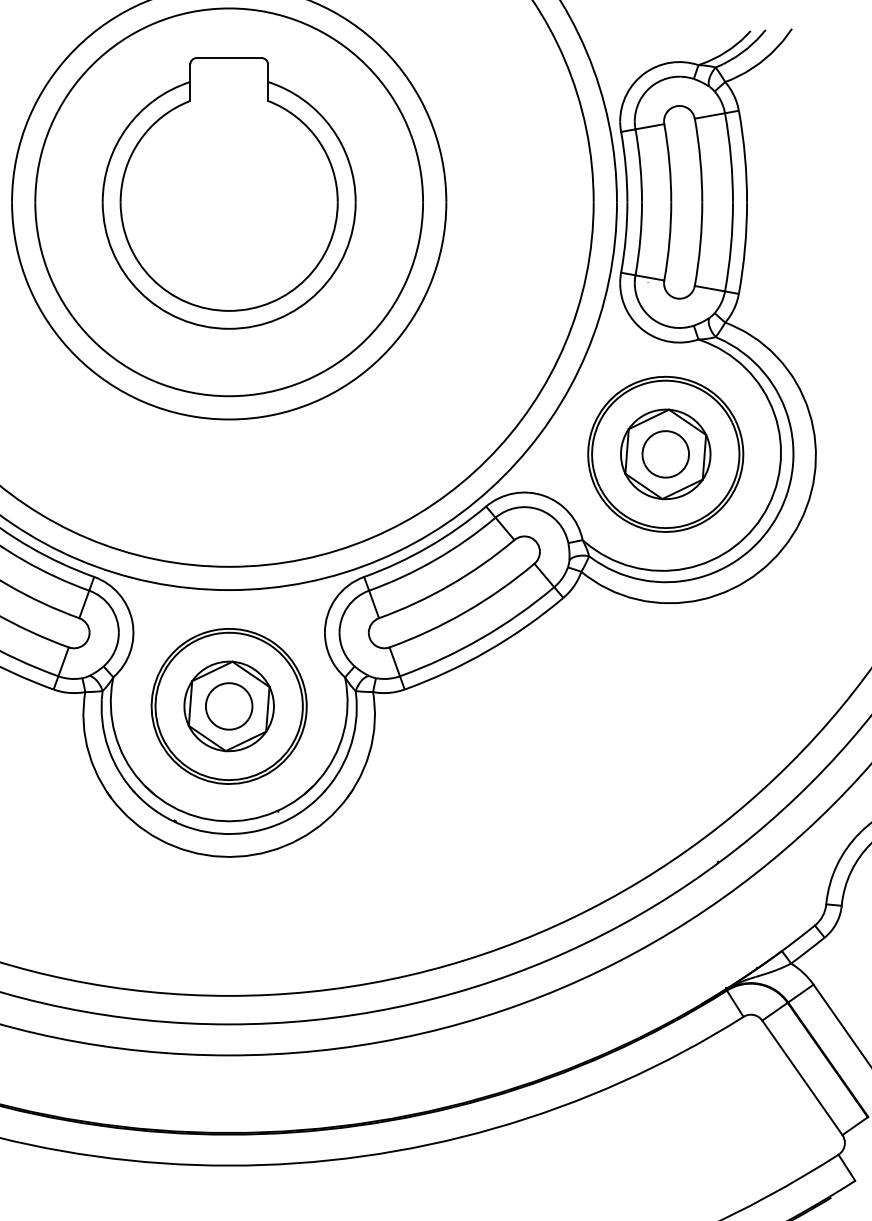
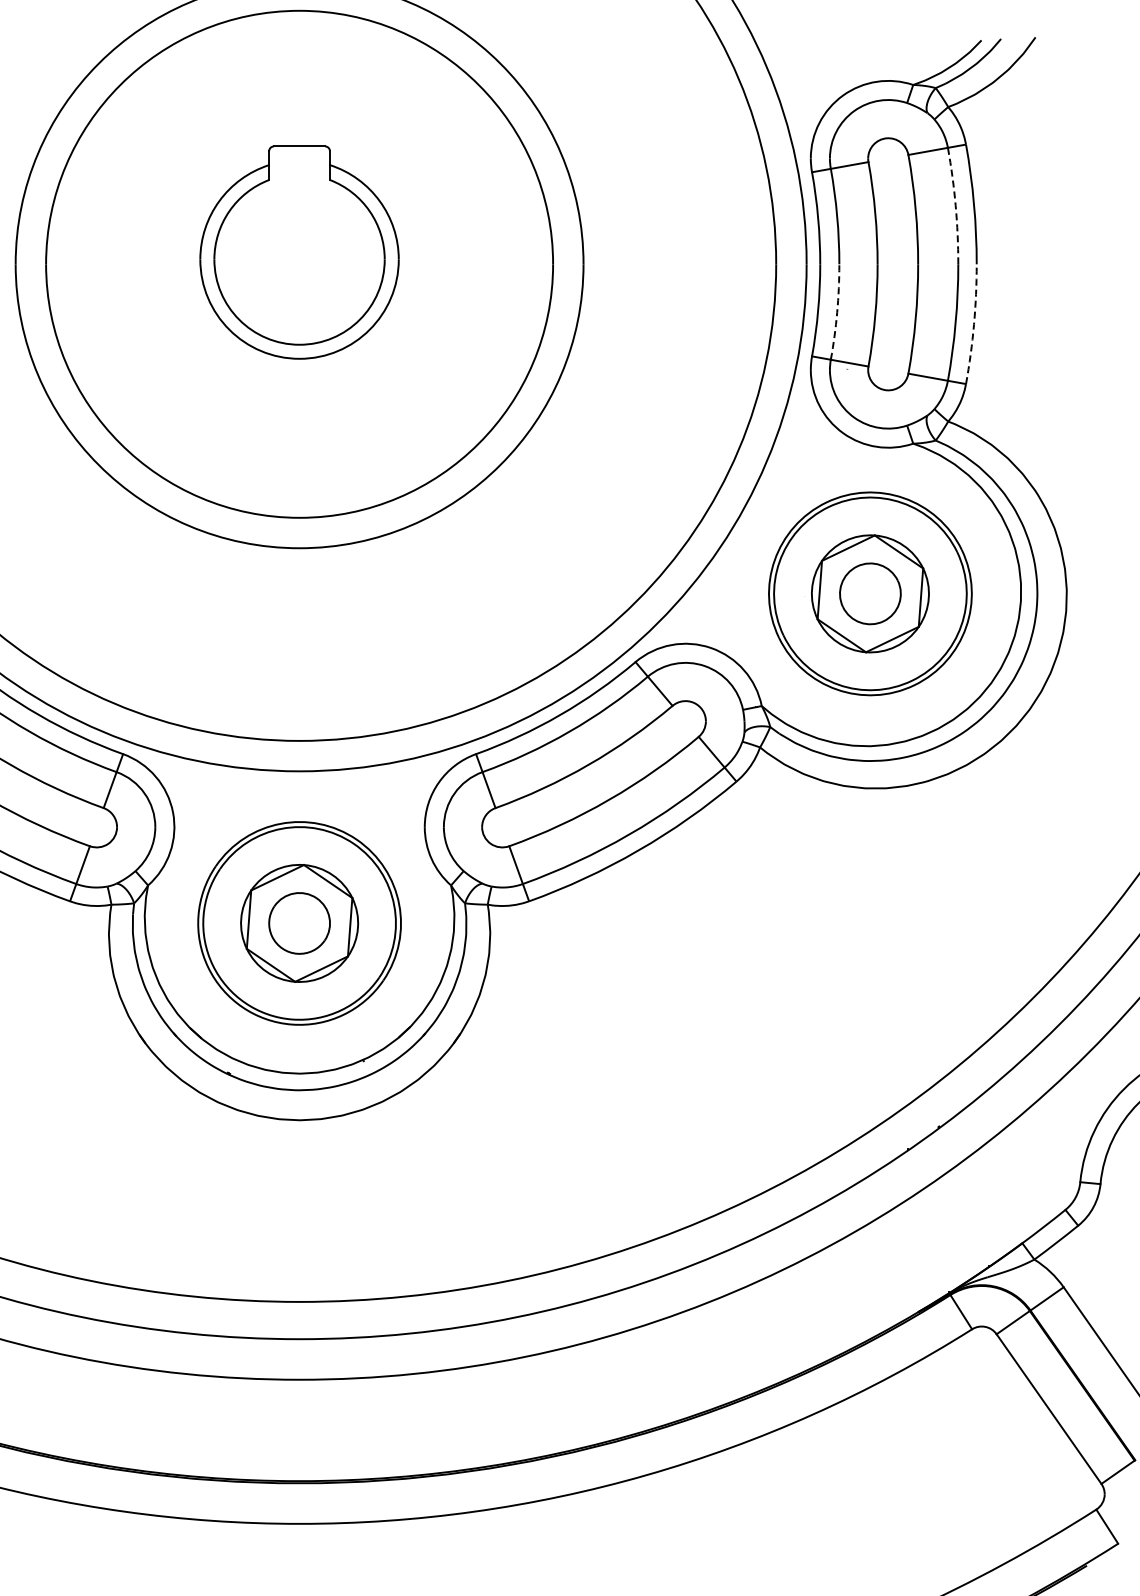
arc: (730, 157) -> (955, 205), solid -> dashed
part: (229, 193) -> (299, 252), size x0.6
arc: (640, 239) -> (837, 312), solid -> dashed
arc: (745, 248) -> (974, 324), solid -> dashed

